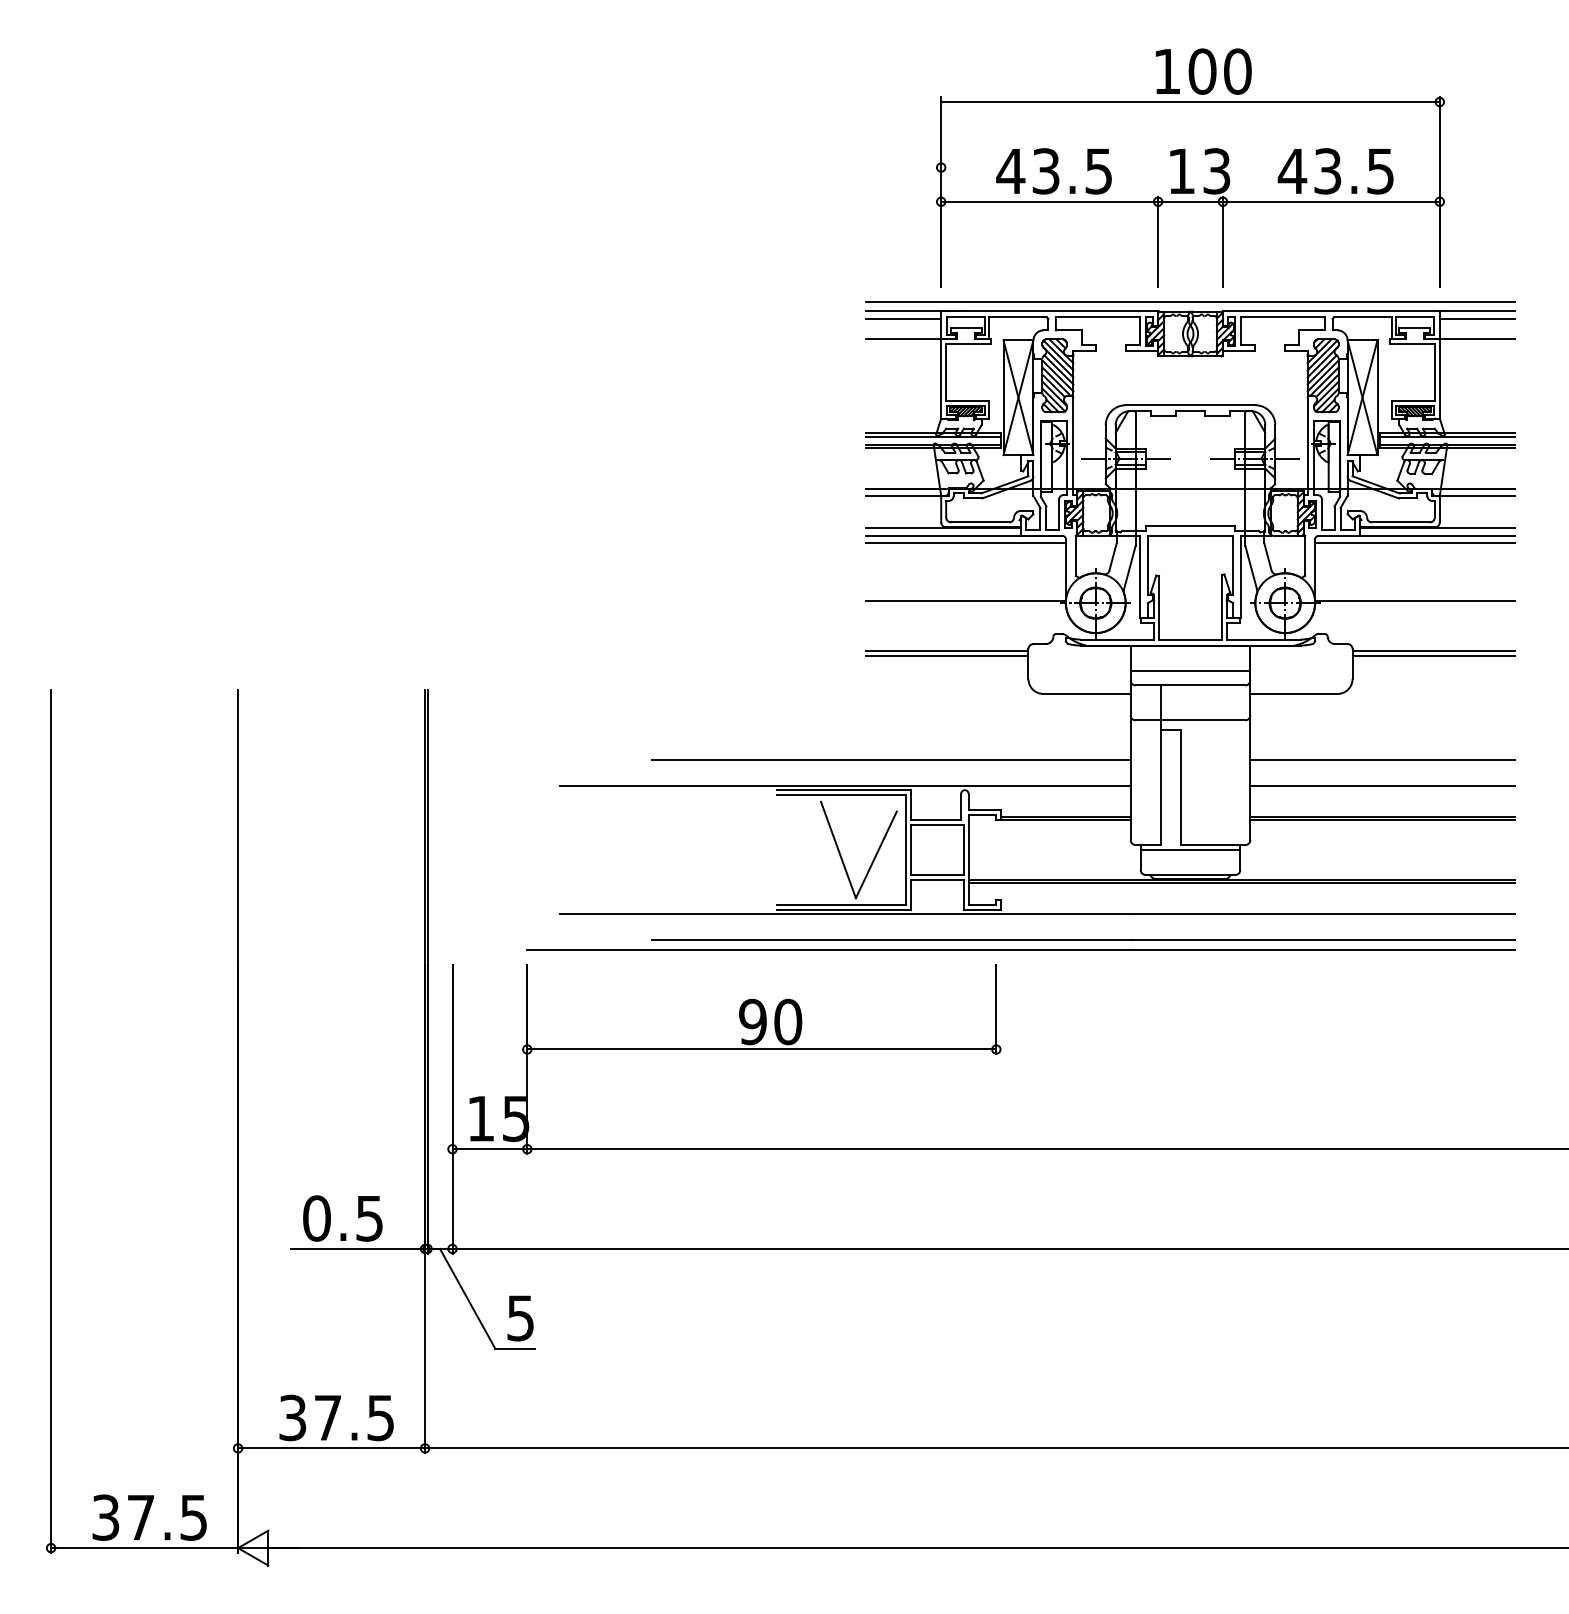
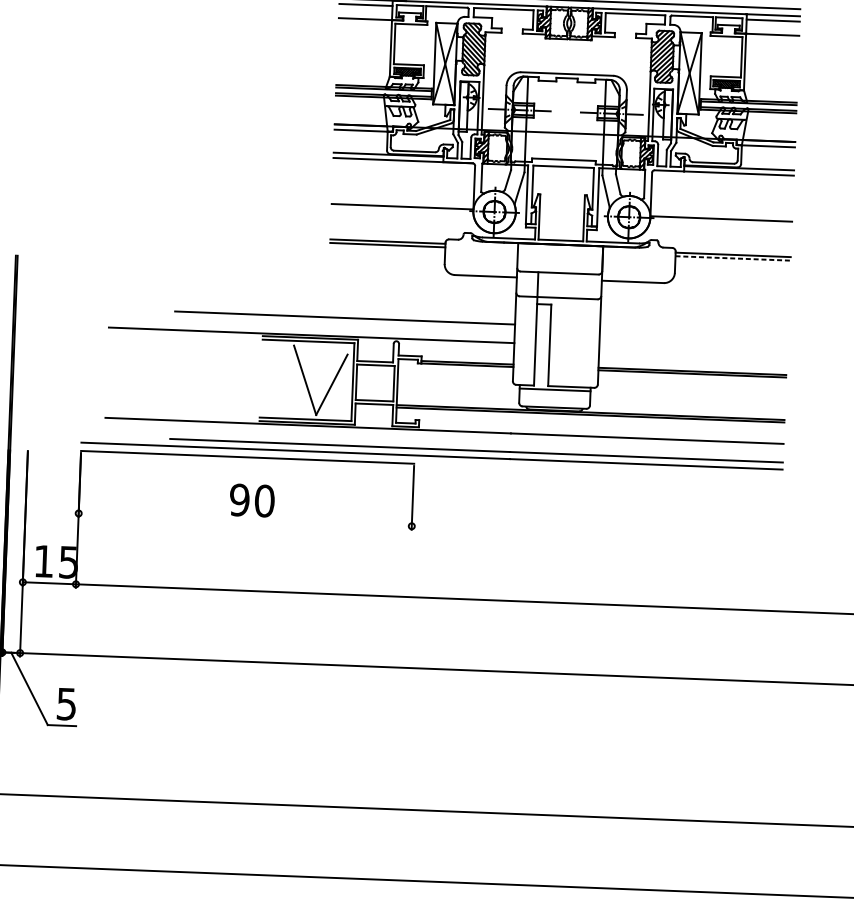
line: (965, 543) -> (403, 166), removed
line: (1414, 543) -> (722, 178), removed
line: (1434, 655) -> (733, 258), solid -> dashed
line: (1190, 670) -> (560, 262), removed
line: (1382, 760) -> (693, 331), removed
line: (1382, 786) -> (693, 350), removed
line: (761, 1049) -> (247, 457), moved

